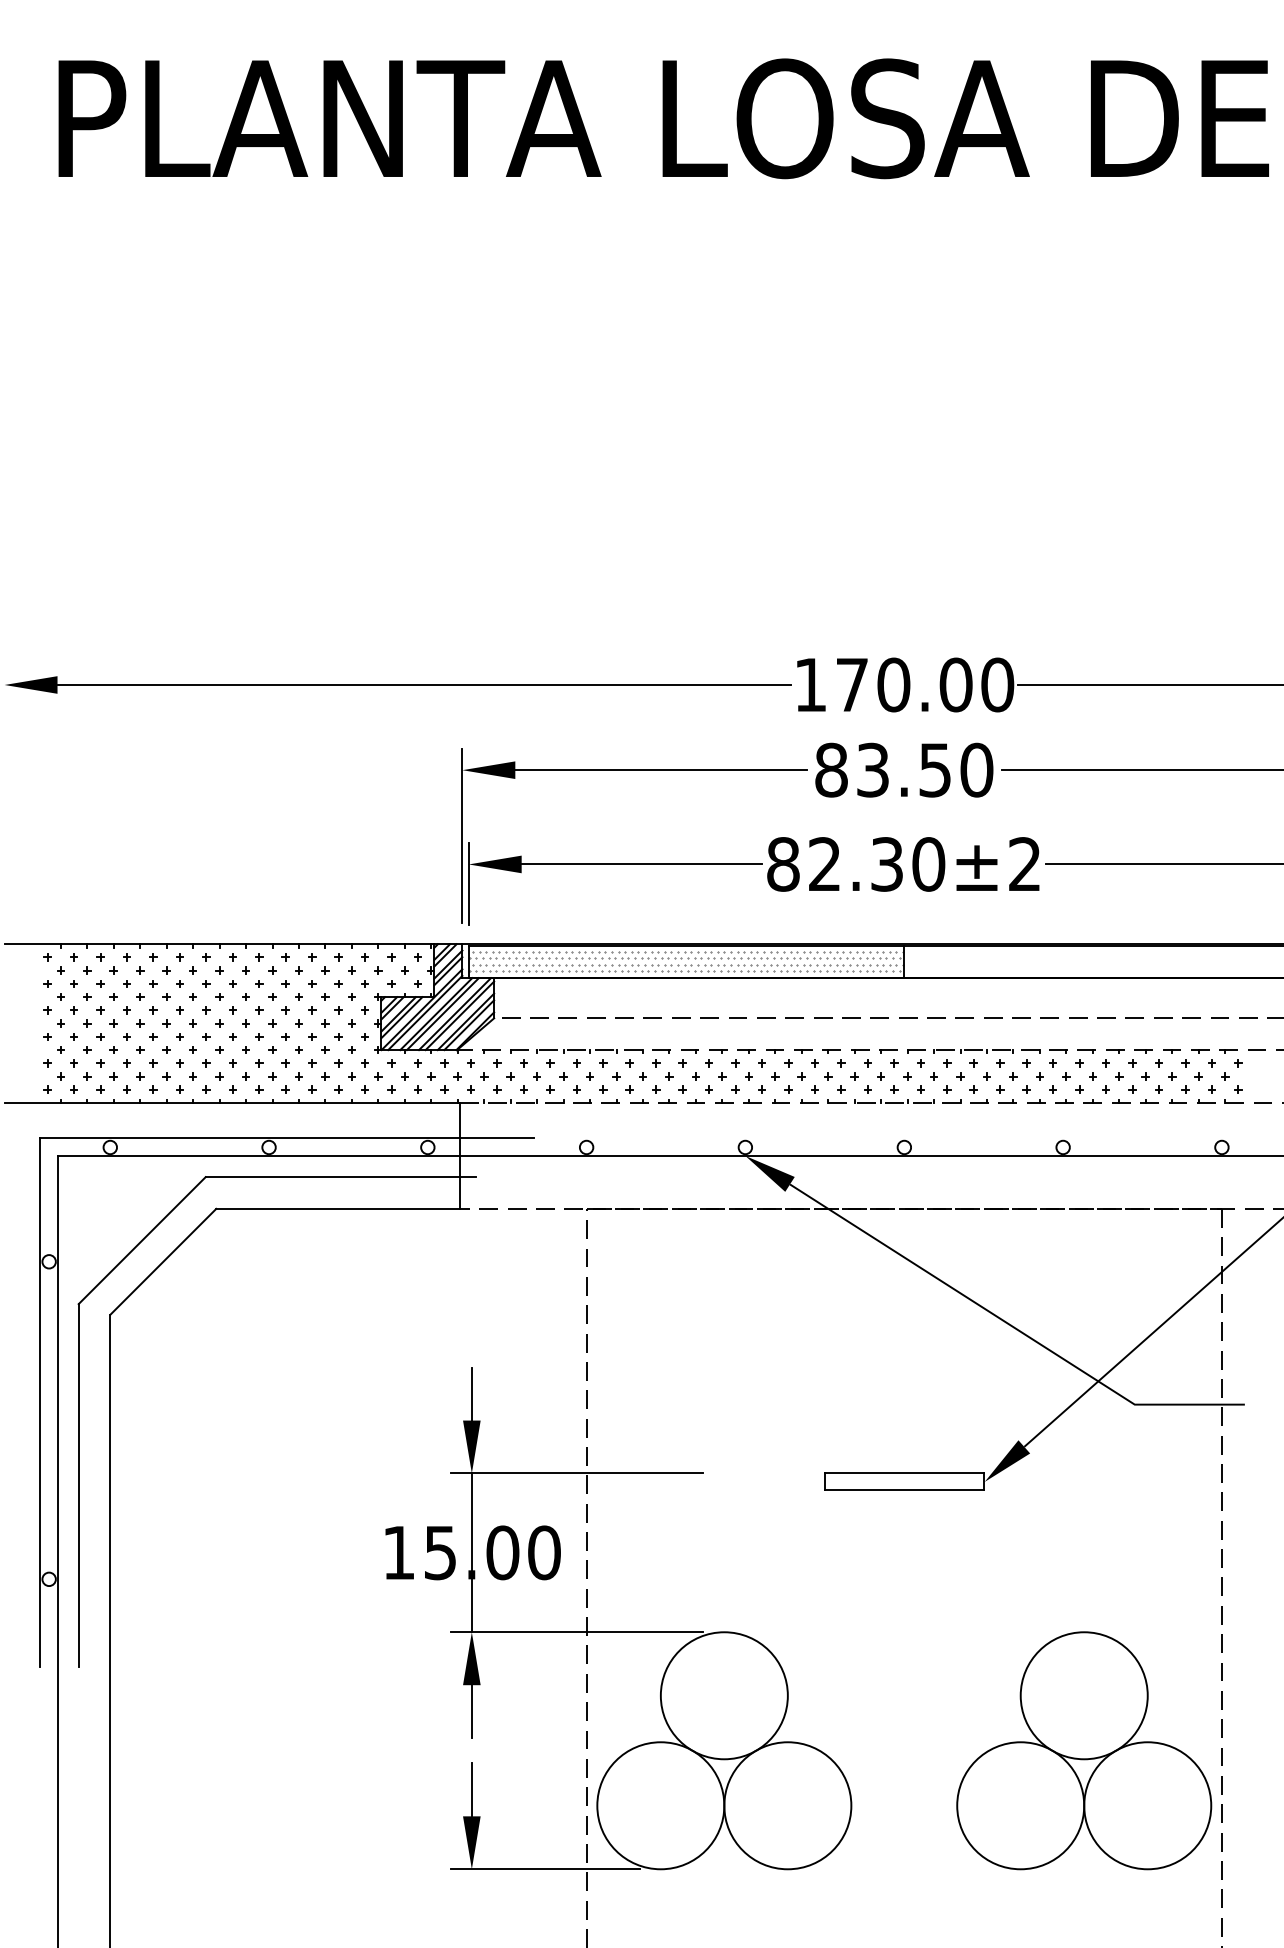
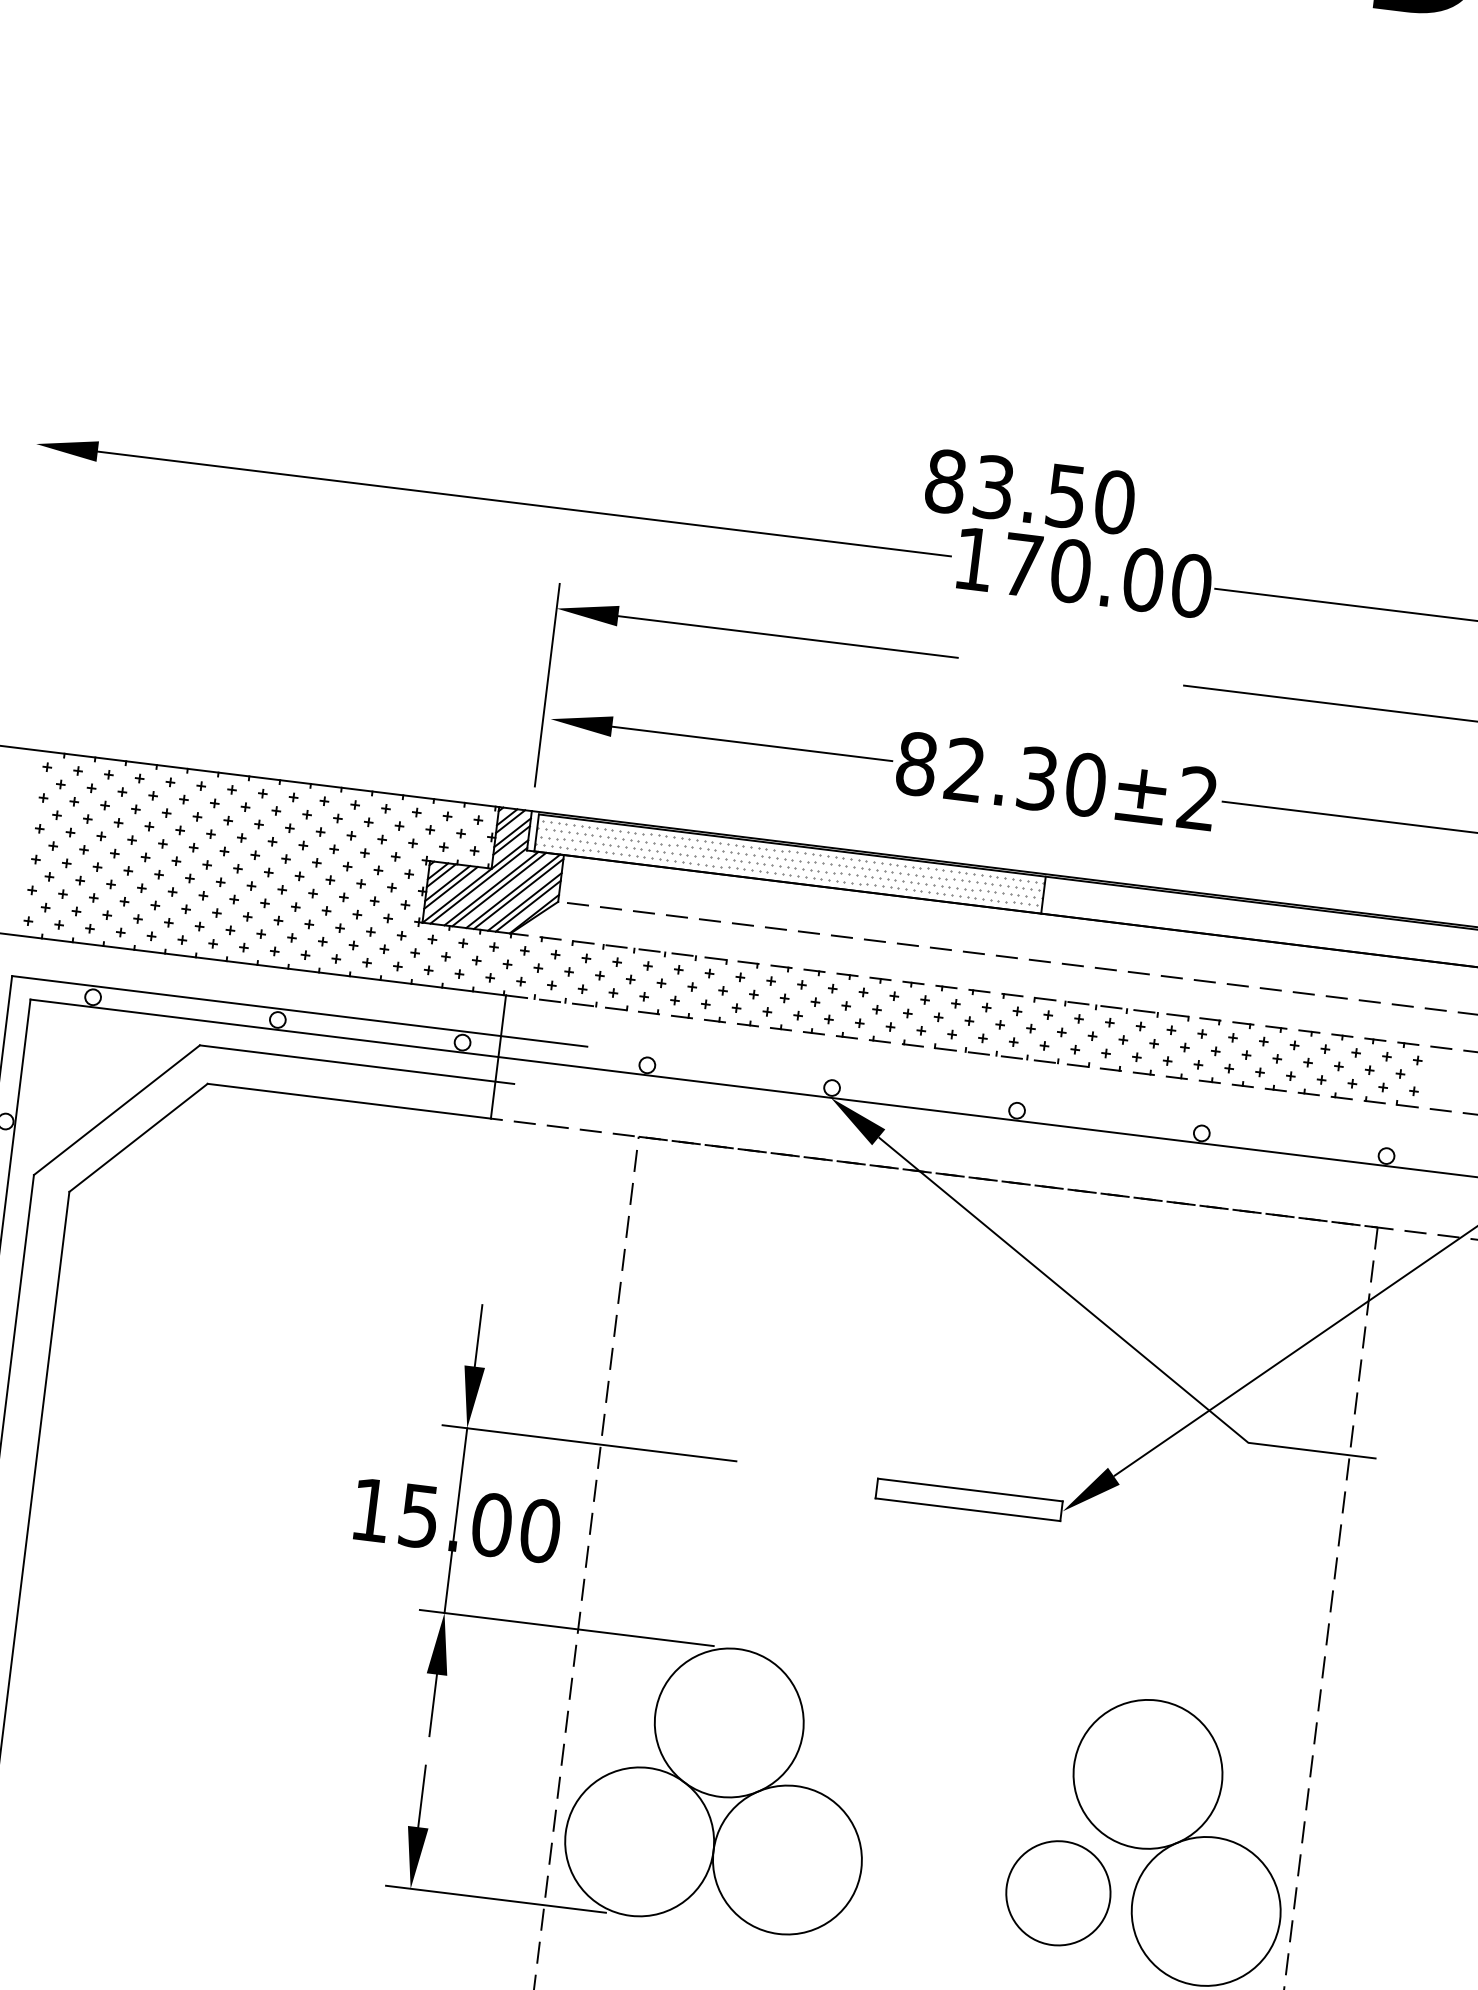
text: (904, 769) -> (1030, 491), moved
line: (468, 884) -> (547, 742), removed
circle: (1020, 1805) -> (1058, 1892), size x0.7

